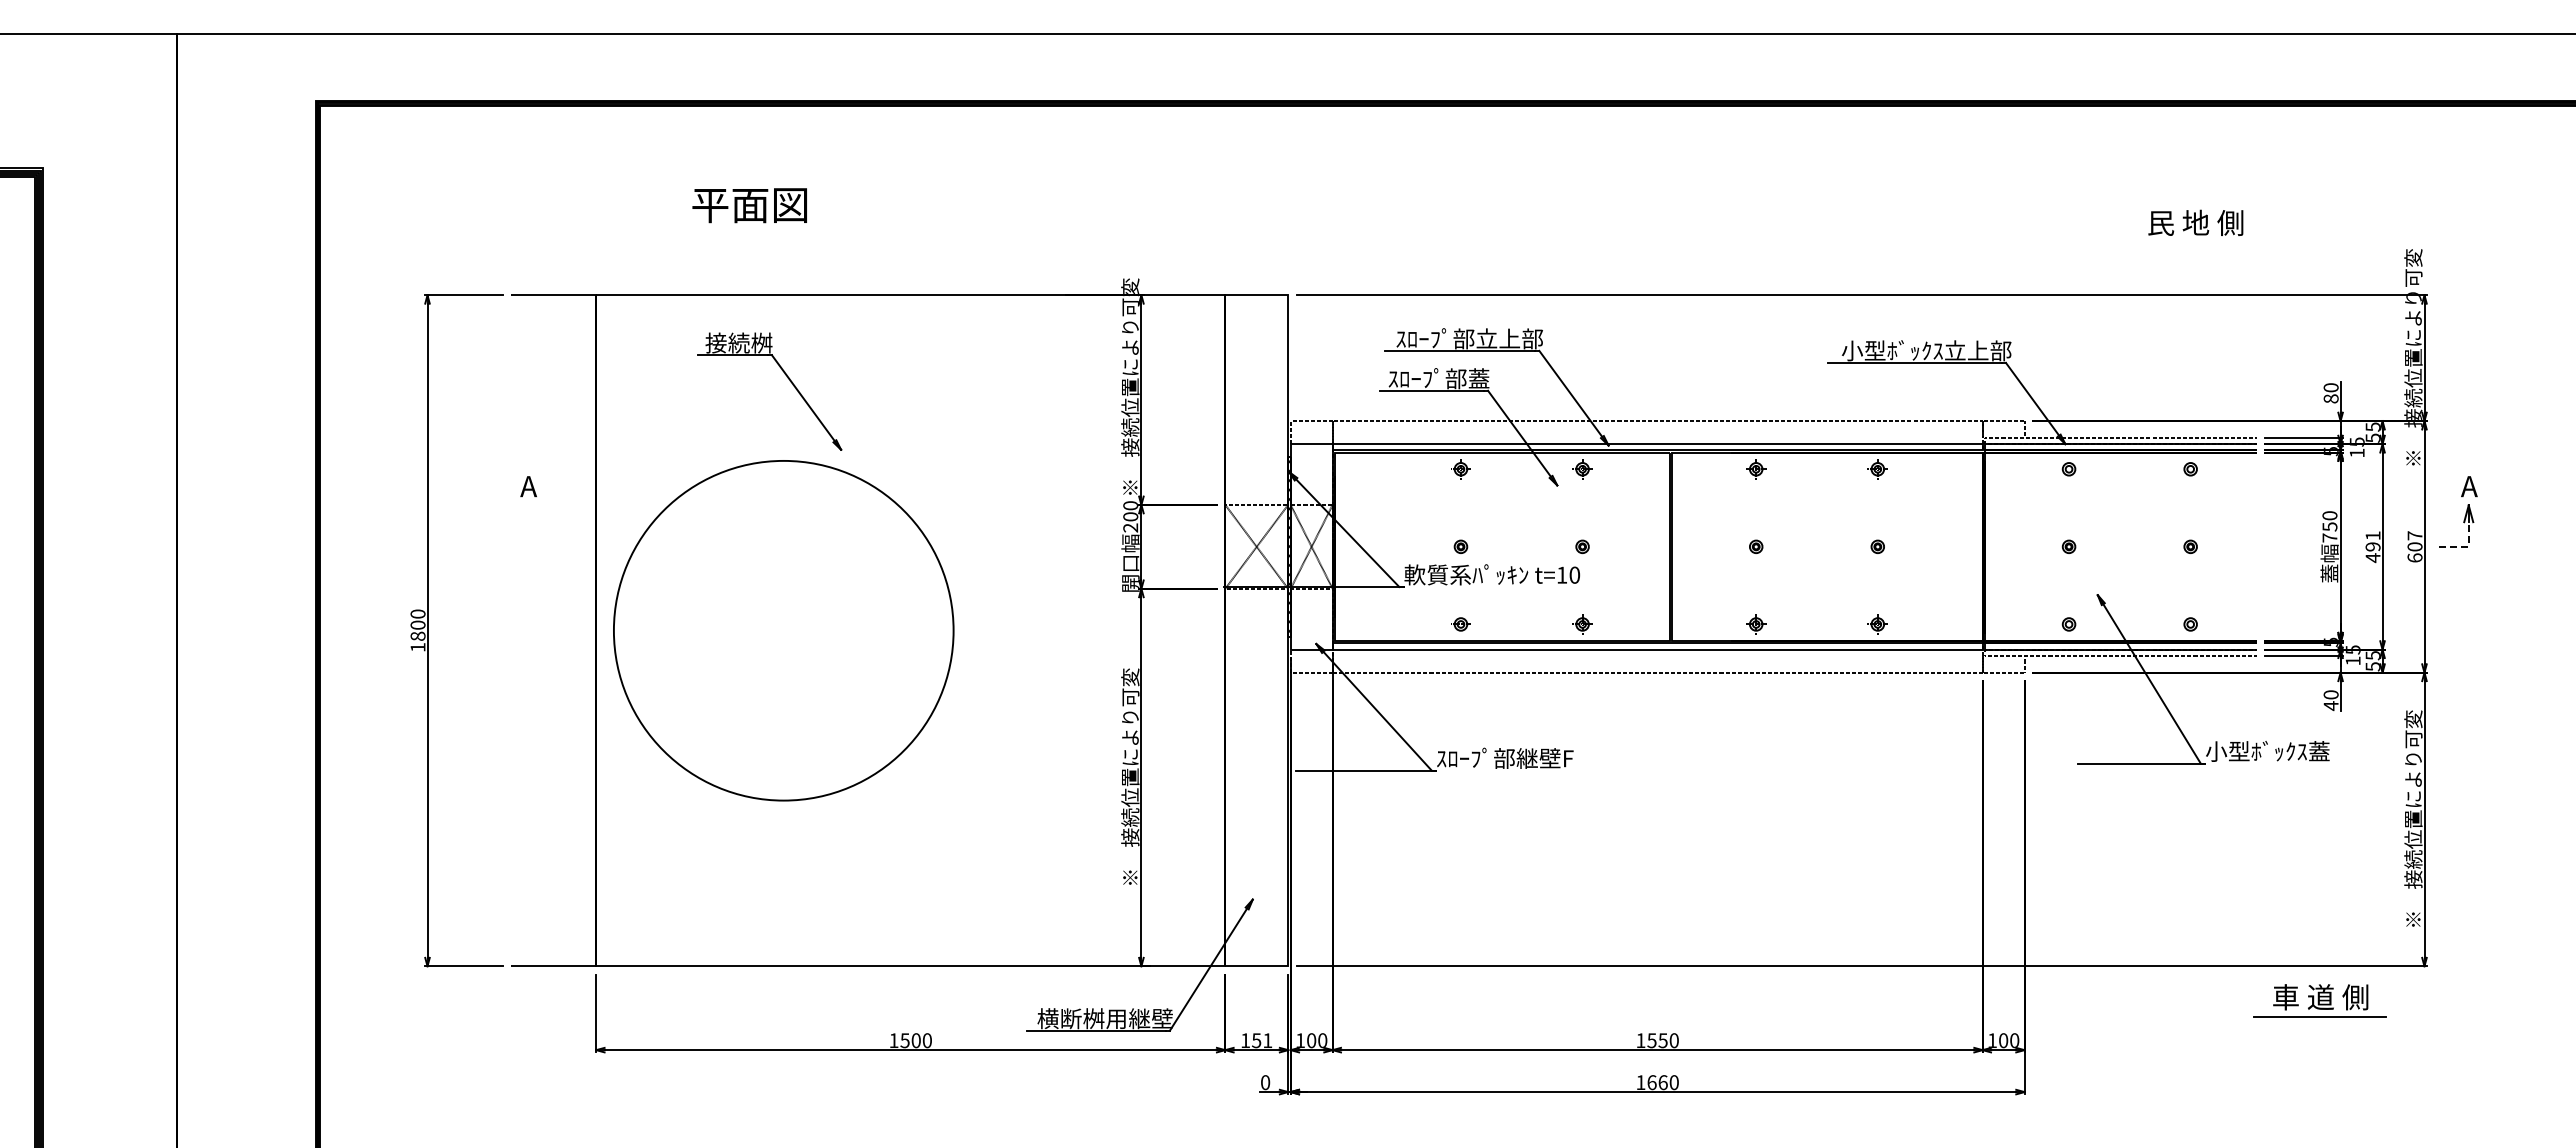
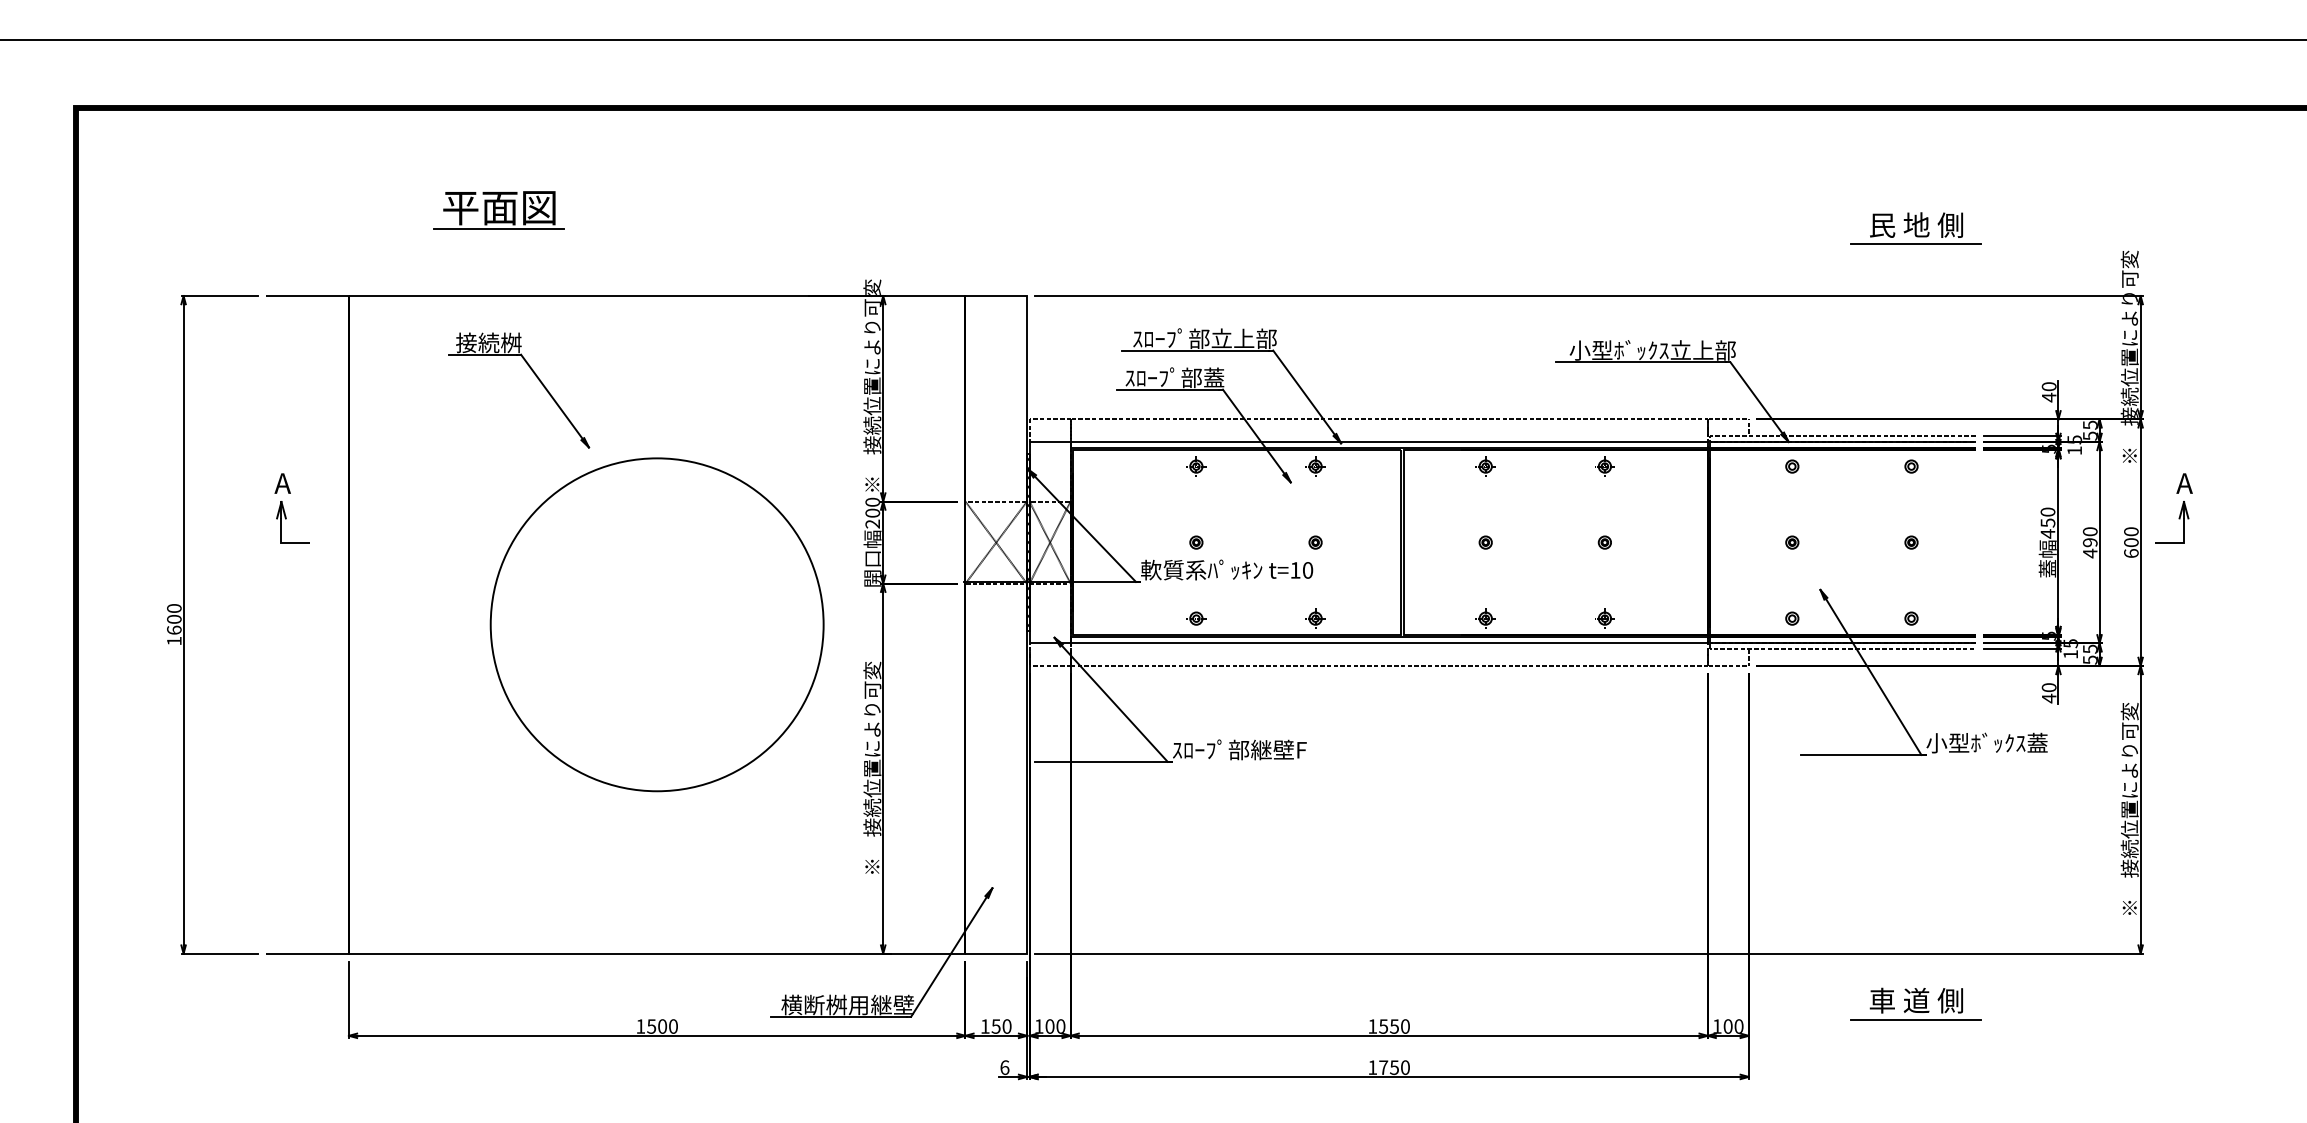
line: (749, 226) -> (499, 228), added
line: (2194, 242) -> (1915, 244), added
text: (2330, 398) -> (2048, 397), 80 -> 40
part: (532, 522) -> (286, 518), added
text: (2372, 535) -> (2089, 531), 491 -> 490
text: (2414, 535) -> (2130, 531), 607 -> 600
text: (2329, 538) -> (2047, 534), 750 -> 450
line: (2466, 546) -> (2181, 542), dashed -> solid
circle: (783, 630) -> (656, 624), moved
text: (417, 635) -> (173, 629), 1800 -> 1600
part: (2319, 1000) -> (1915, 1003), moved
text: (1267, 1040) -> (1006, 1026), 151 -> 150
text: (1265, 1082) -> (1004, 1067), 0 -> 6
text: (1657, 1082) -> (1388, 1067), 1660 -> 1750

